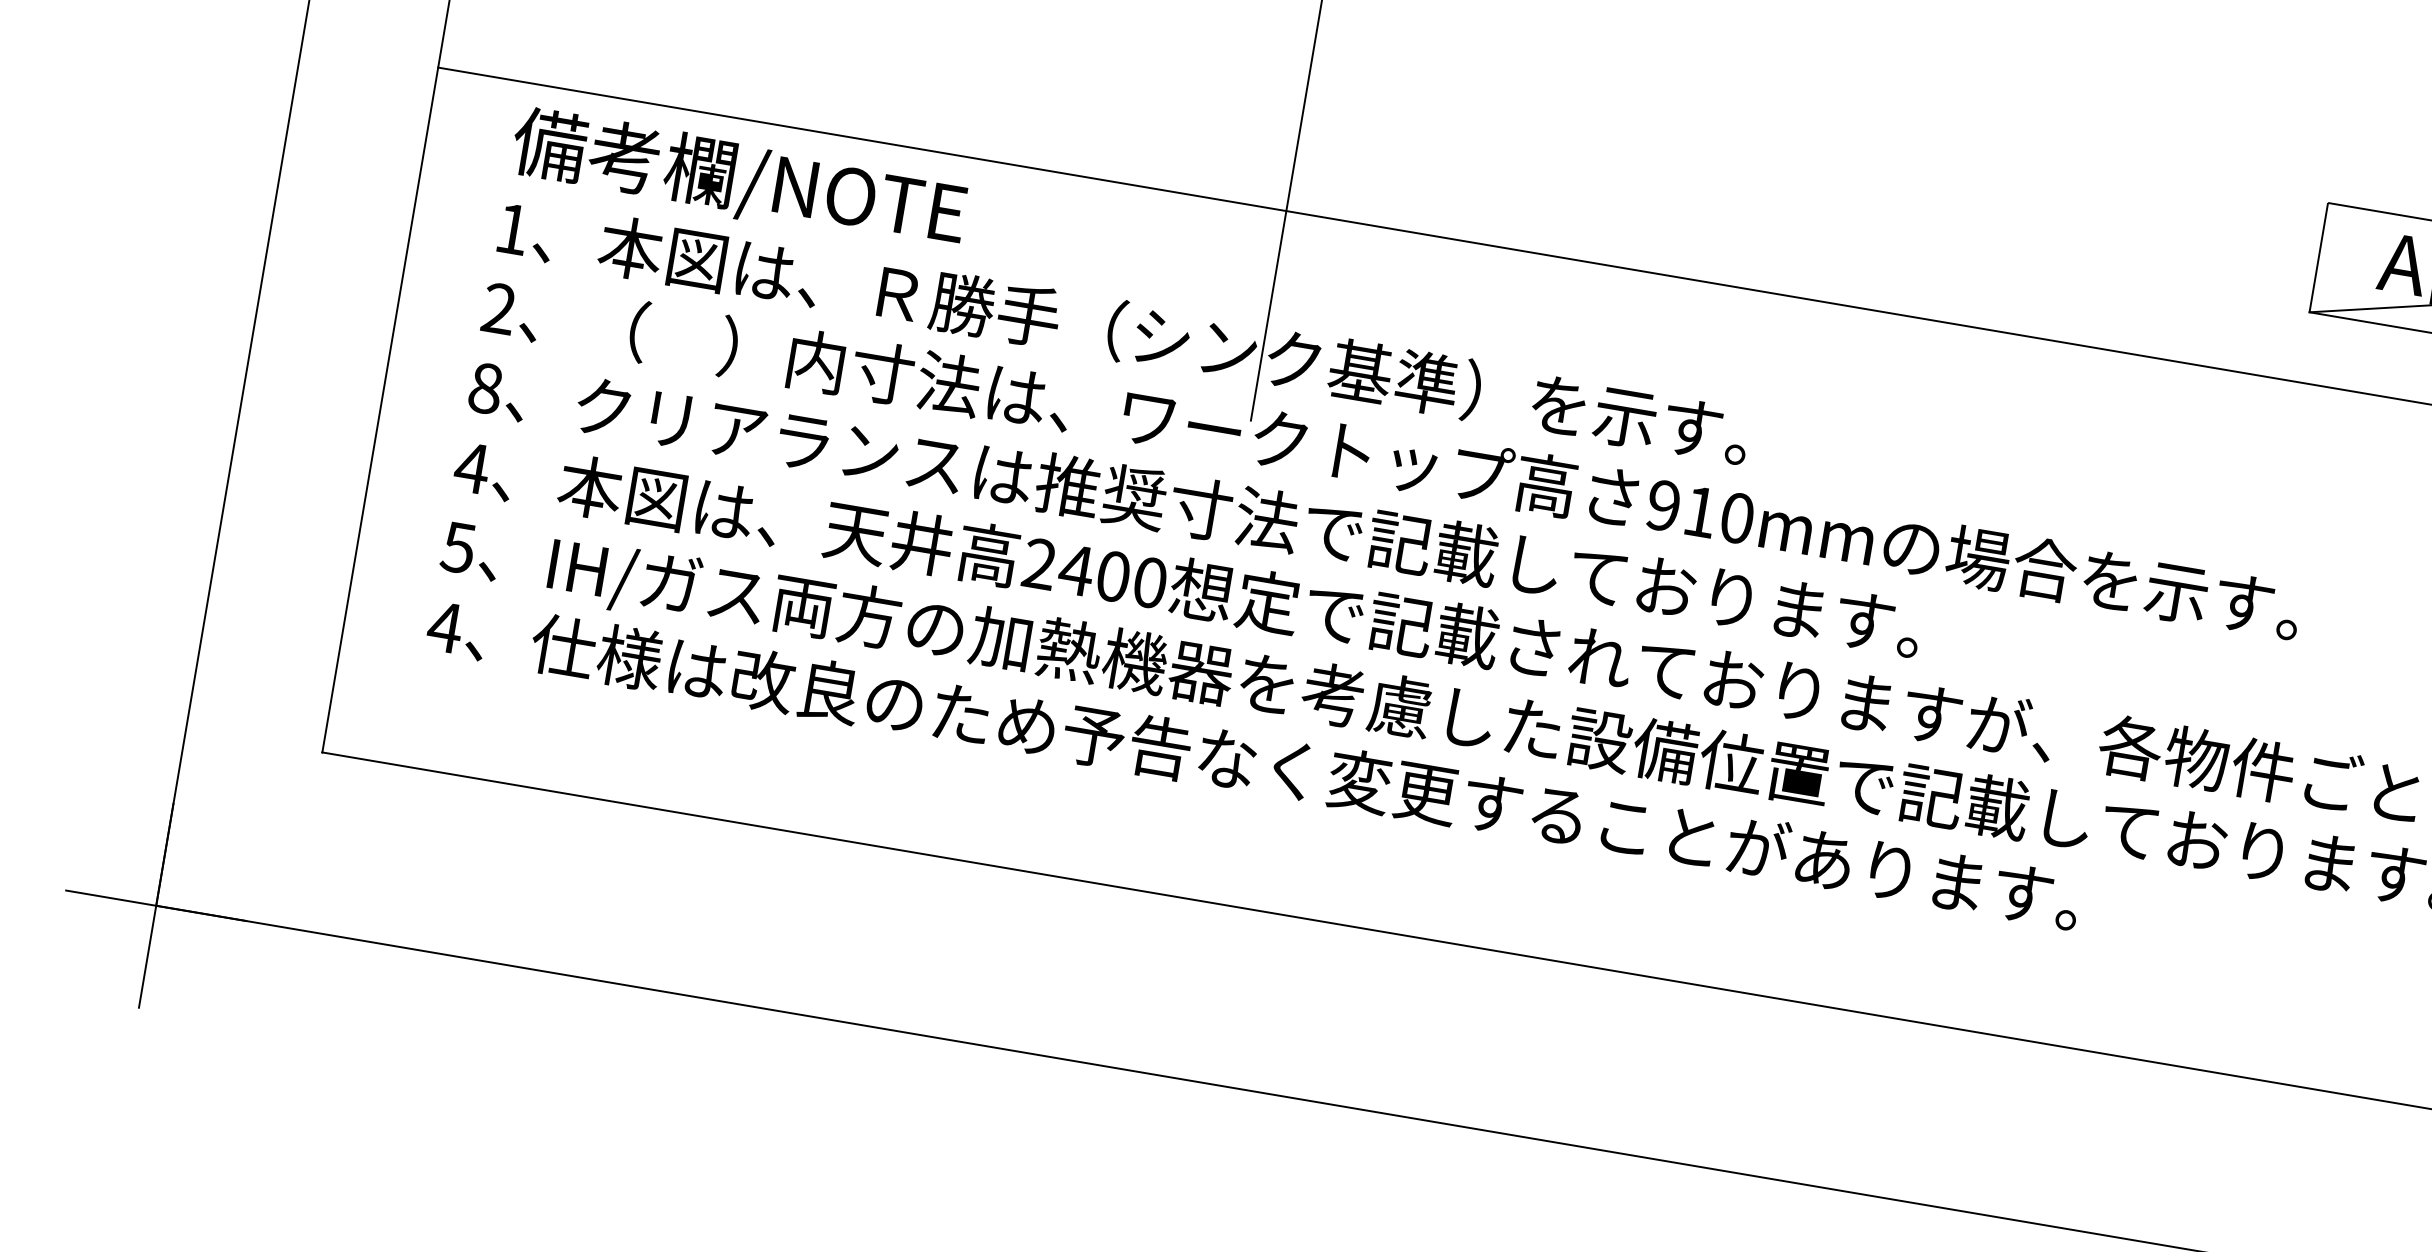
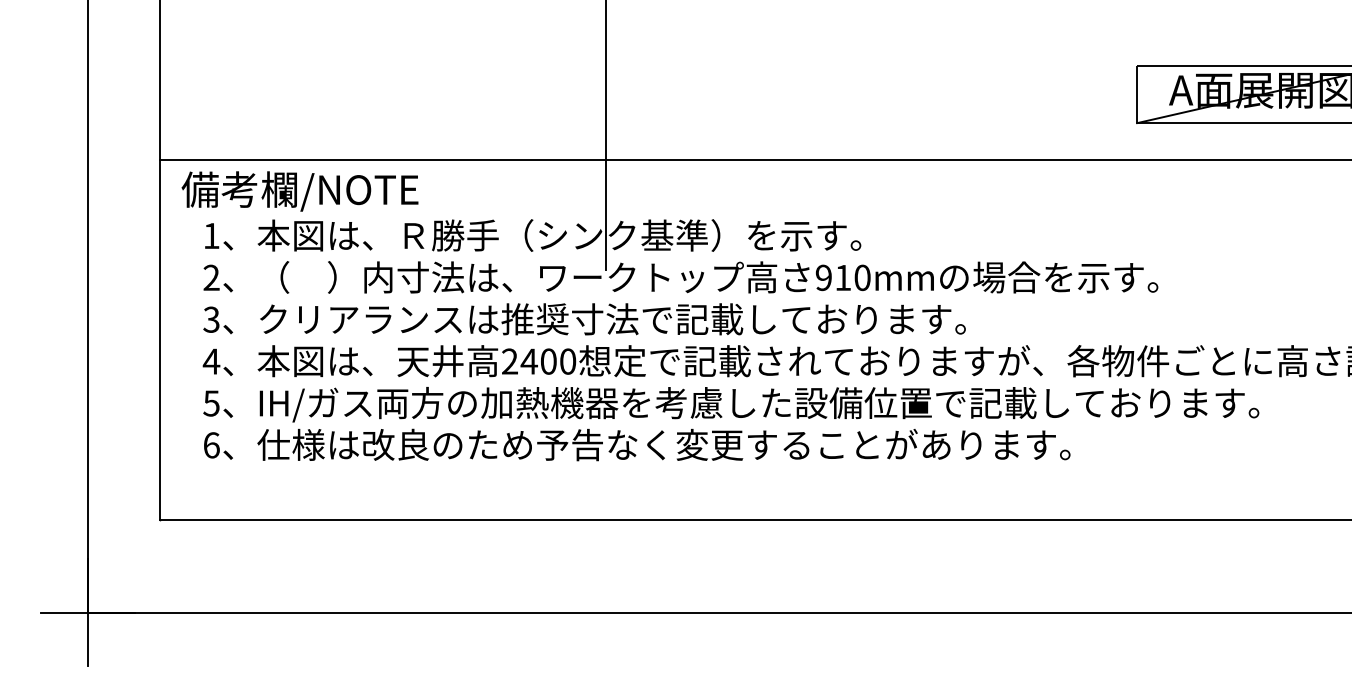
text: (737, 180) -> (299, 191), moved
text: (485, 387) -> (211, 319), 8 -> 3
text: (445, 627) -> (211, 445), 4 -> 6

